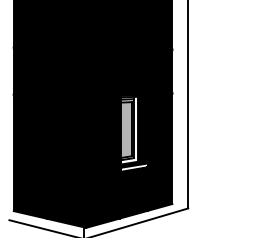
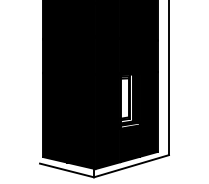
fill: (126, 129) -> (124, 98), removed

